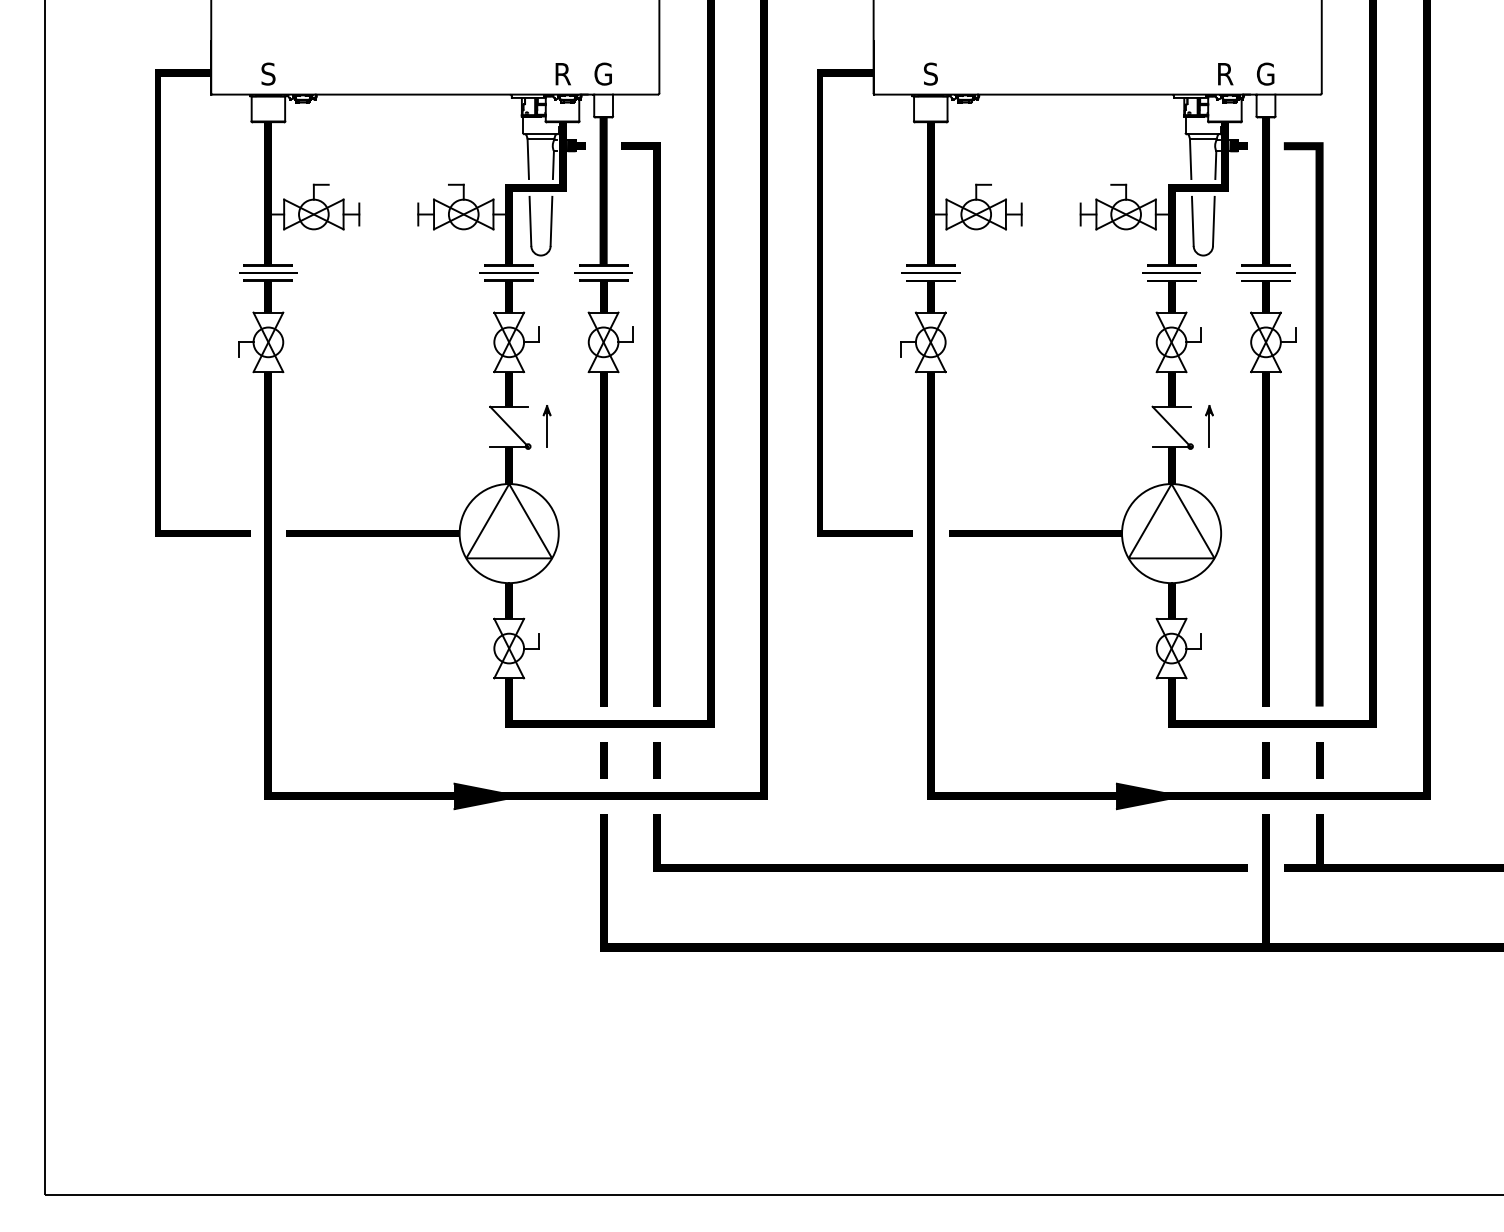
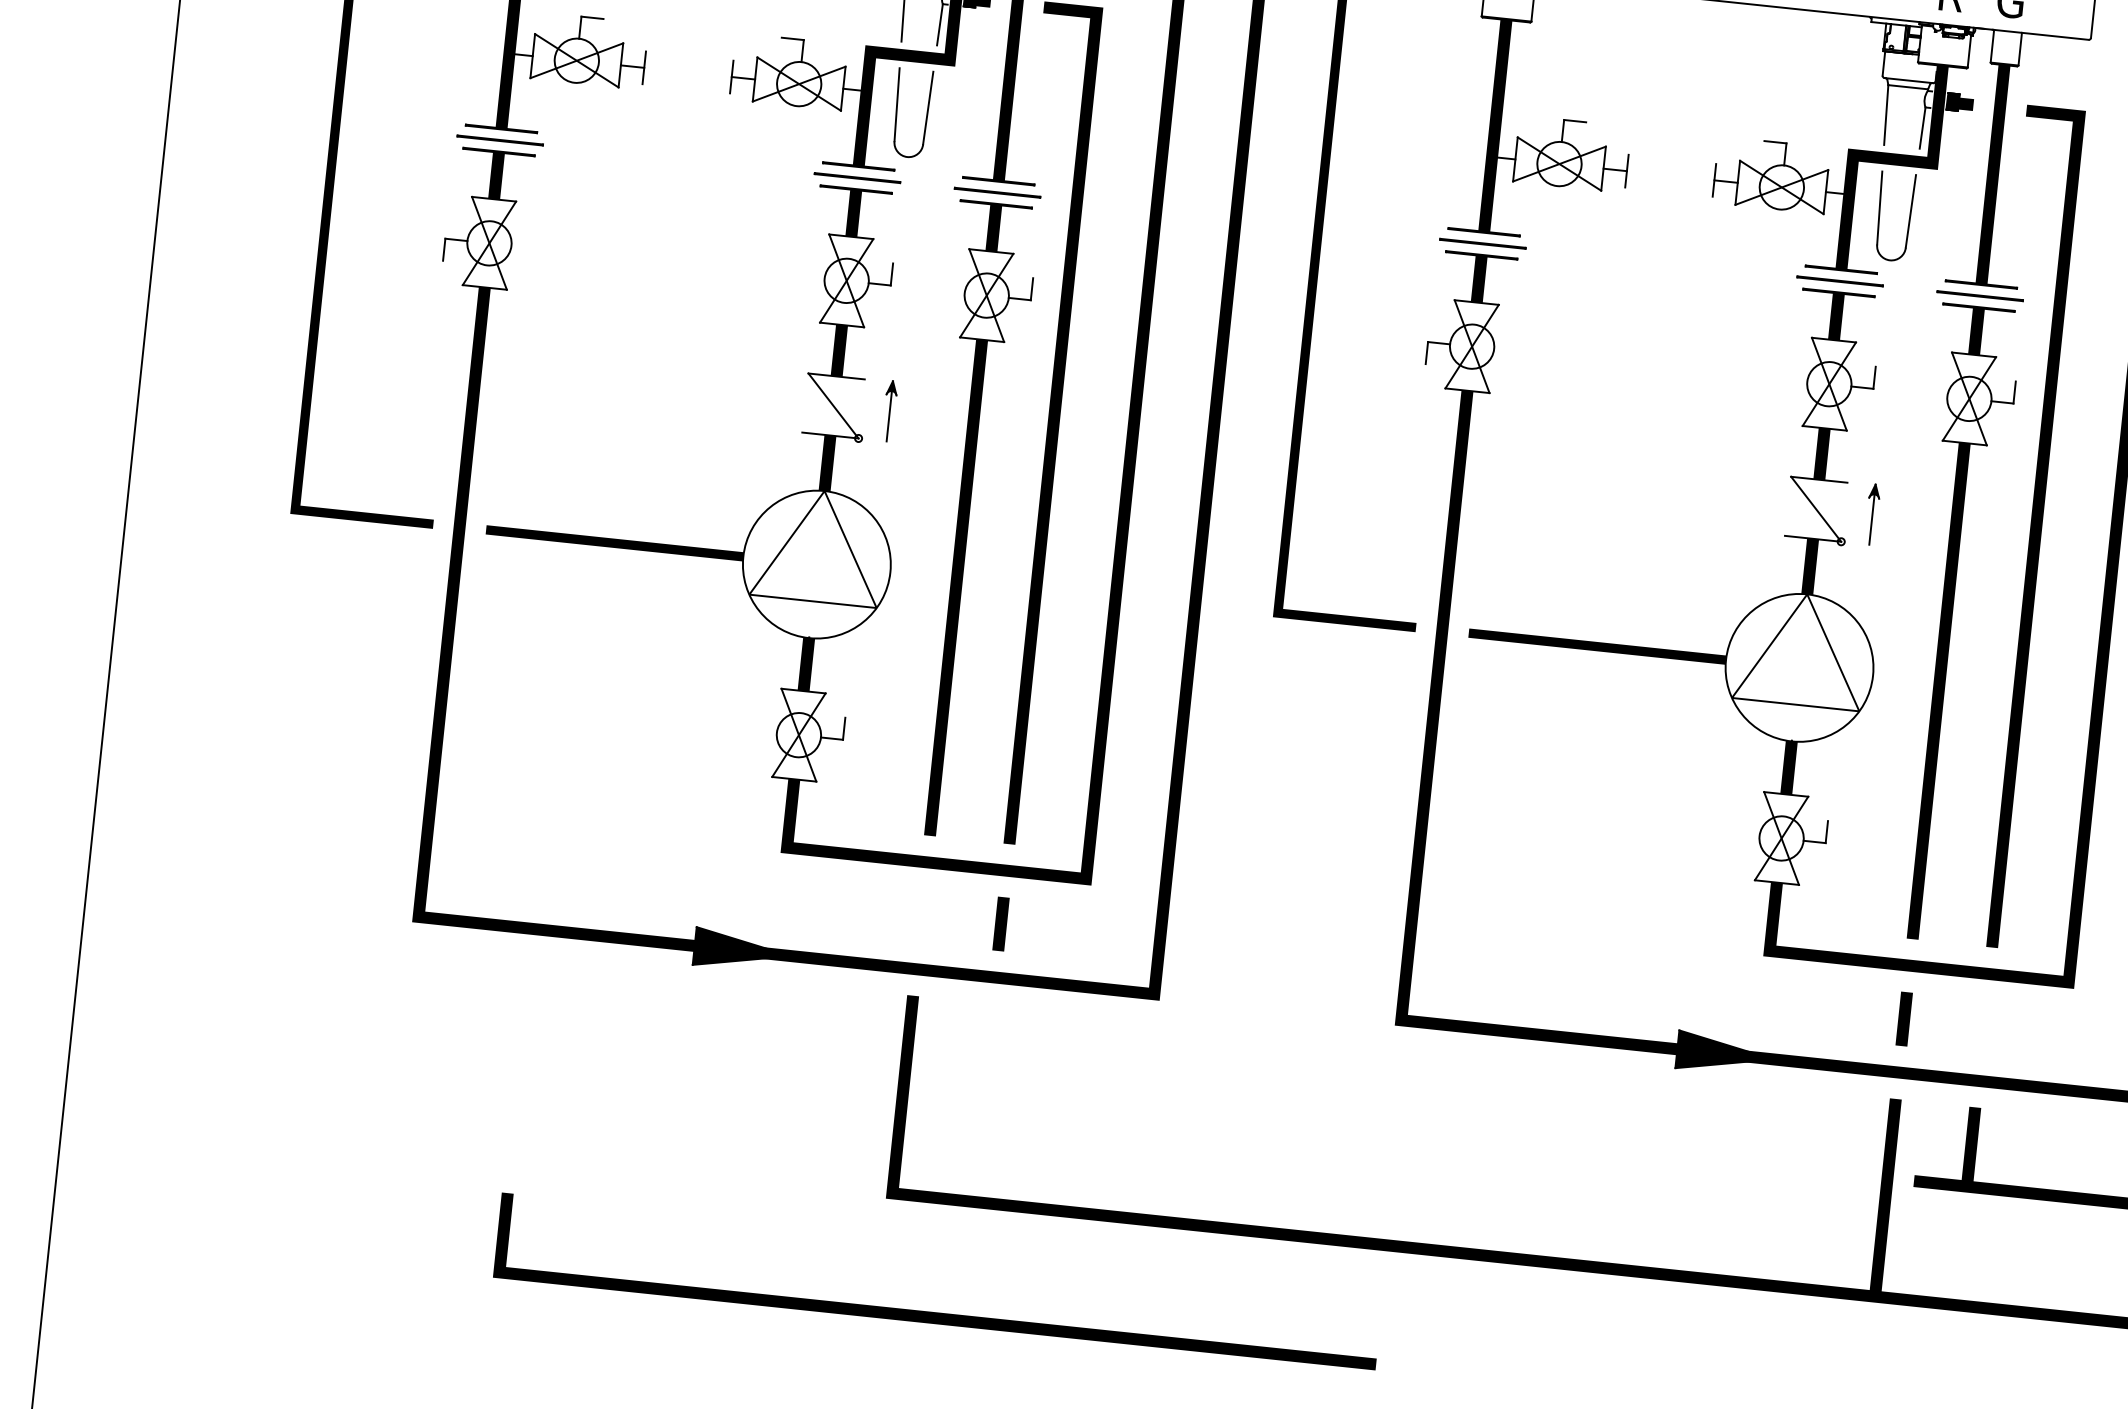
line: (603, 760) -> (921, 915), removed
line: (1319, 760) -> (1983, 1027), removed
line: (950, 864) -> (935, 1313), moved

